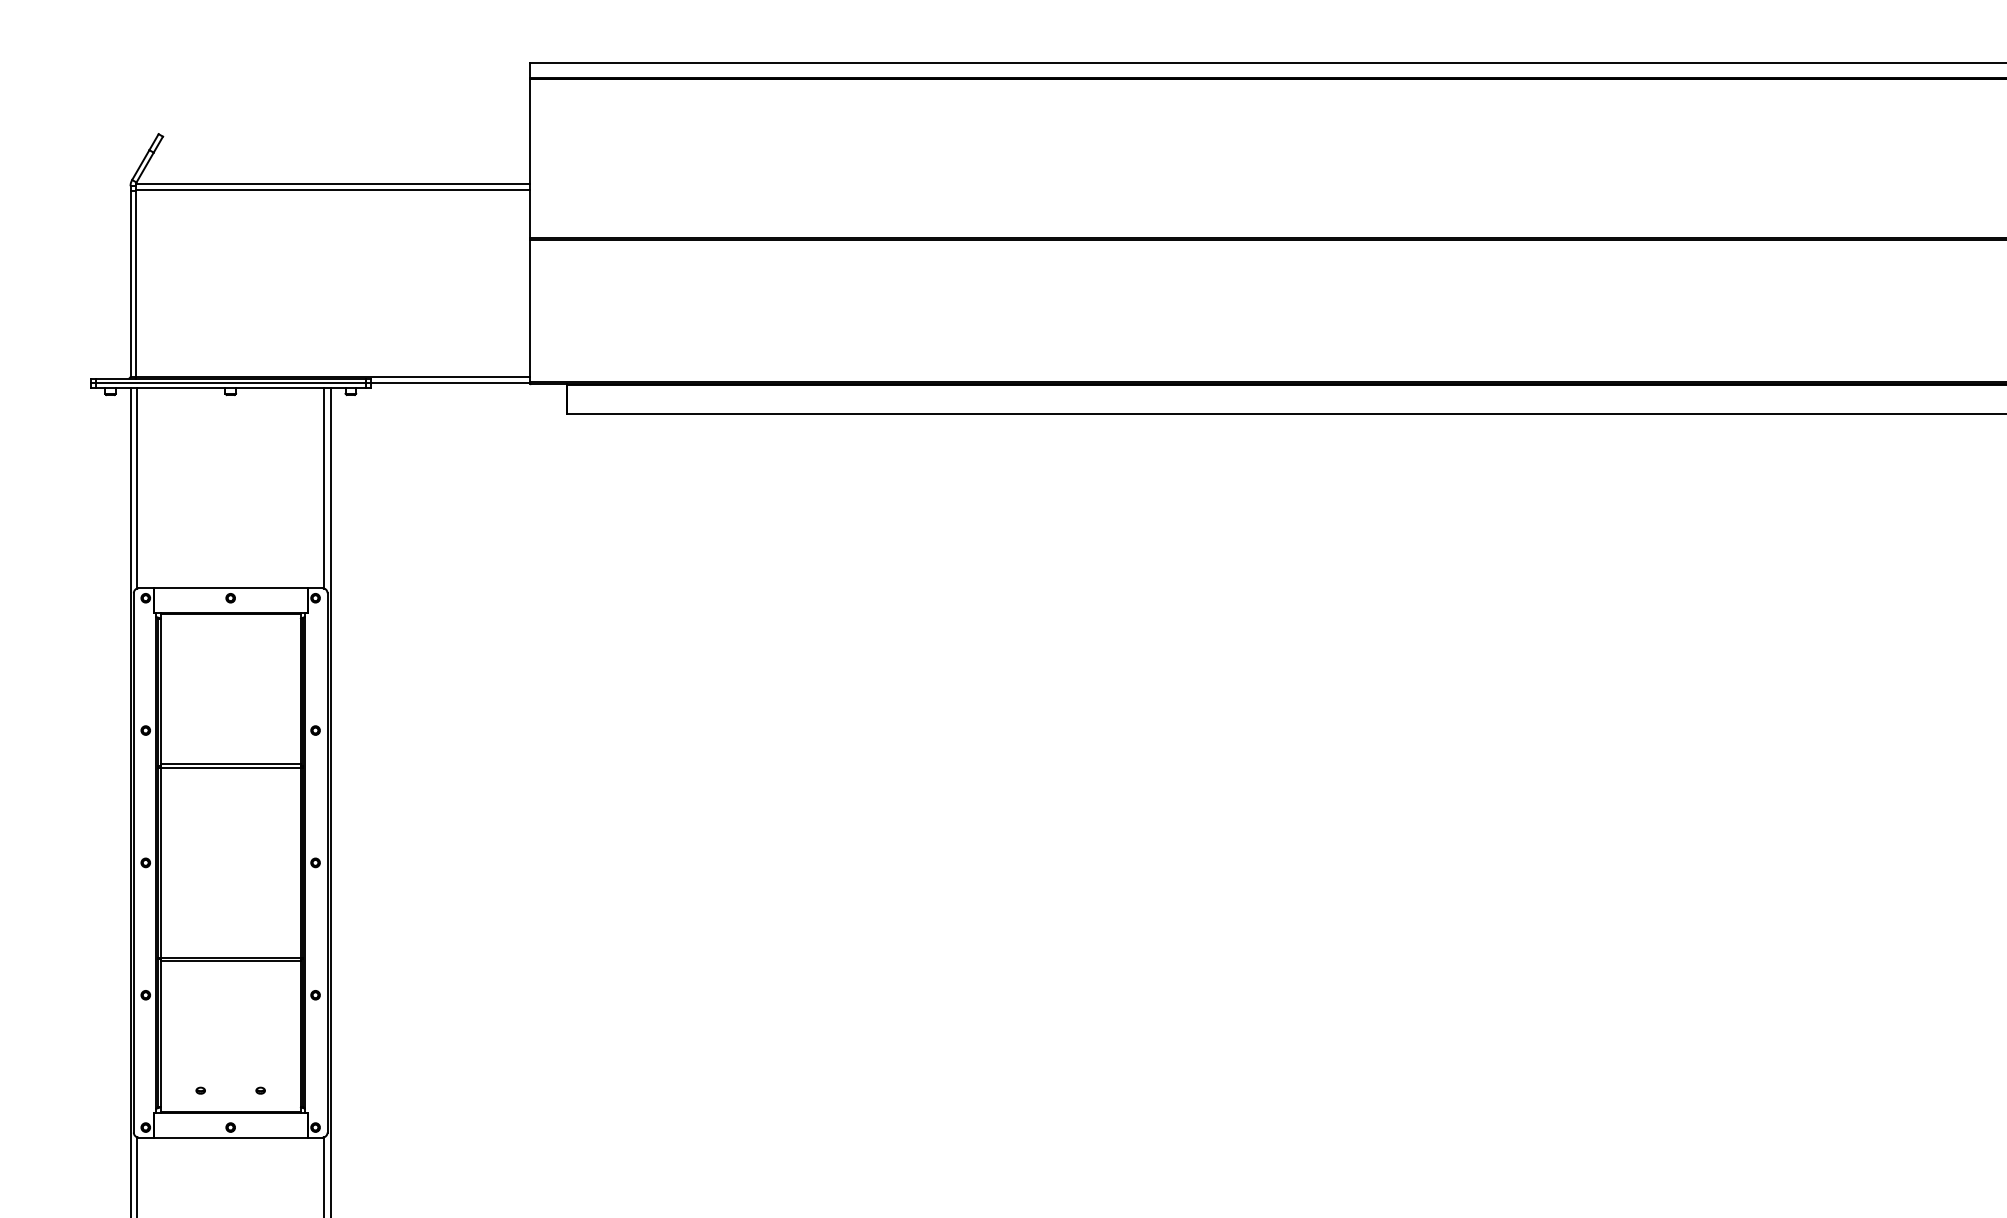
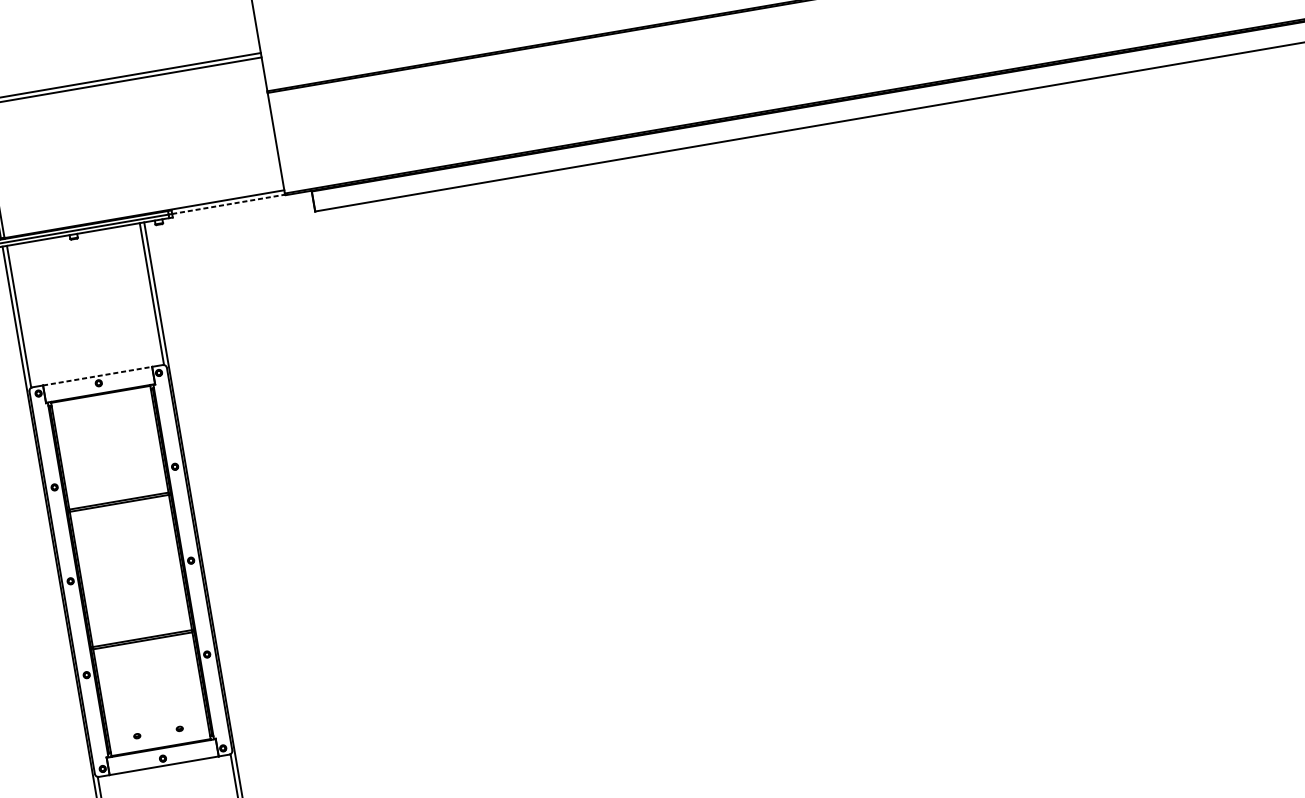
line: (450, 383) -> (228, 204), solid -> dashed
line: (230, 588) -> (97, 376), solid -> dashed

